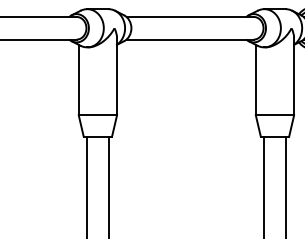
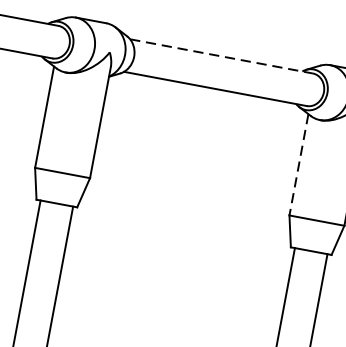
line: (190, 16) -> (222, 55), solid -> dashed
line: (255, 80) -> (298, 165), solid -> dashed

